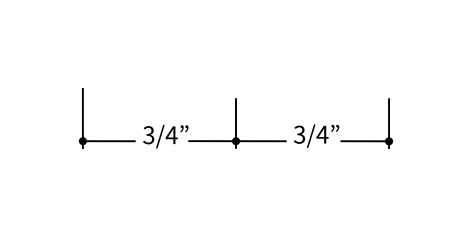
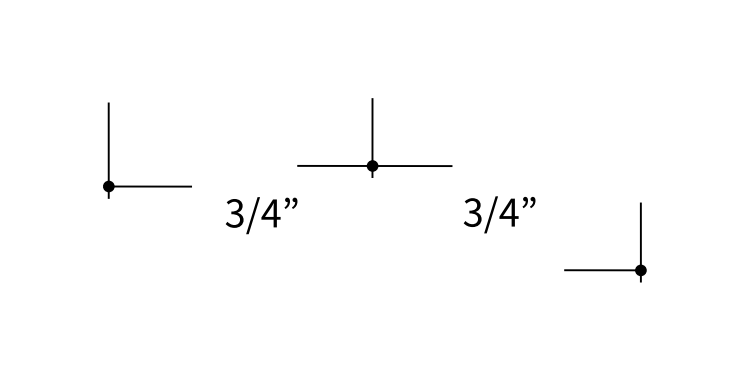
part: (237, 123) -> (374, 138), moved
part: (107, 140) -> (147, 185), moved
part: (366, 140) -> (605, 269), moved

